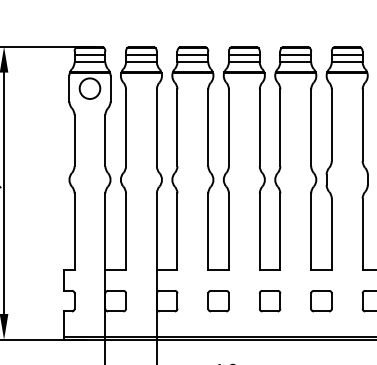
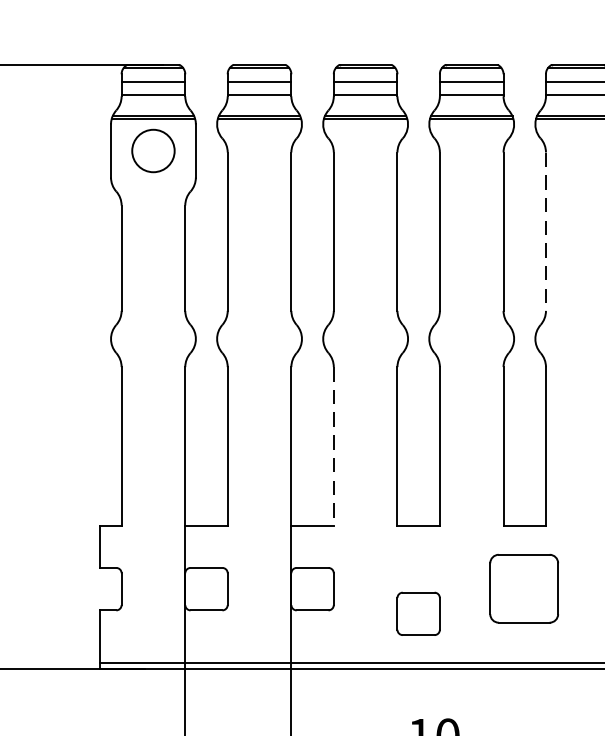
line: (280, 128) -> (546, 233), solid -> dashed
line: (177, 232) -> (333, 447), solid -> dashed
part: (218, 301) -> (418, 614), moved
part: (270, 301) -> (525, 589), size x1.6

